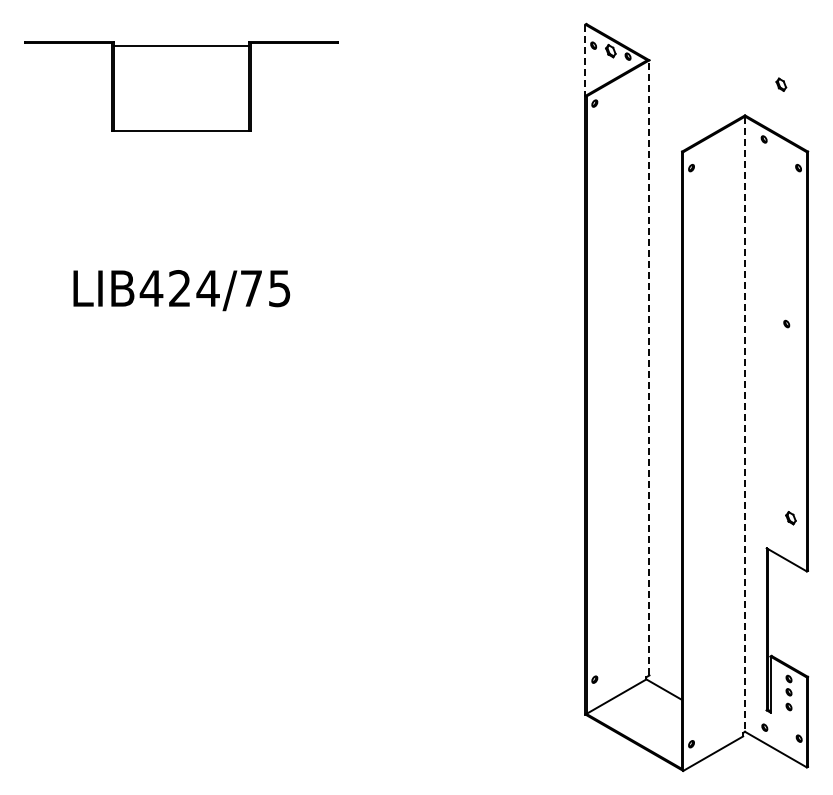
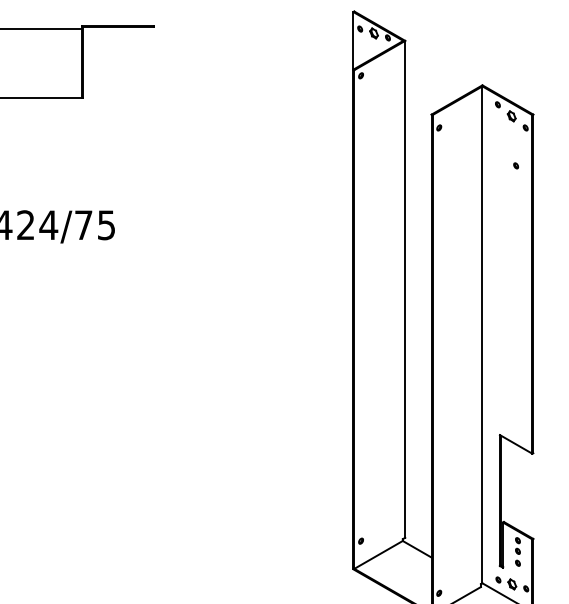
line: (585, 60) -> (353, 41), dashed -> solid
part: (781, 84) -> (511, 116), moved
part: (786, 323) -> (515, 165), moved
line: (649, 367) -> (405, 289), dashed -> solid
line: (745, 424) -> (482, 335), dashed -> solid
part: (790, 518) -> (511, 584), moved

